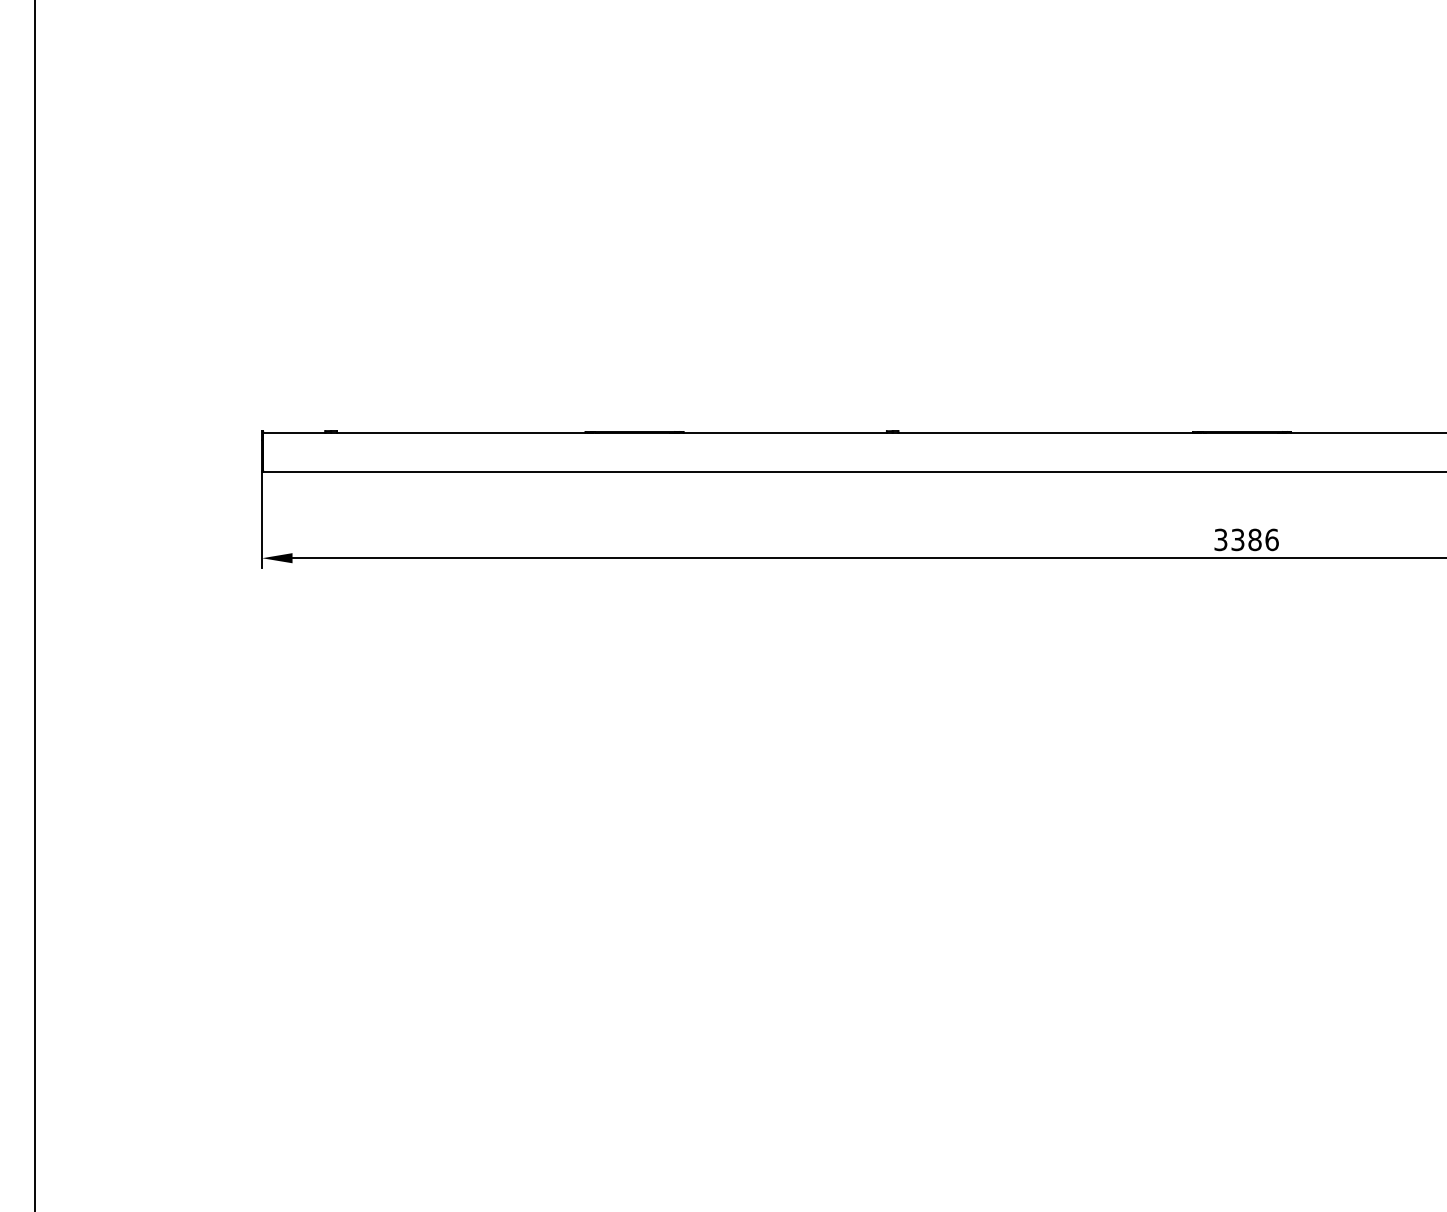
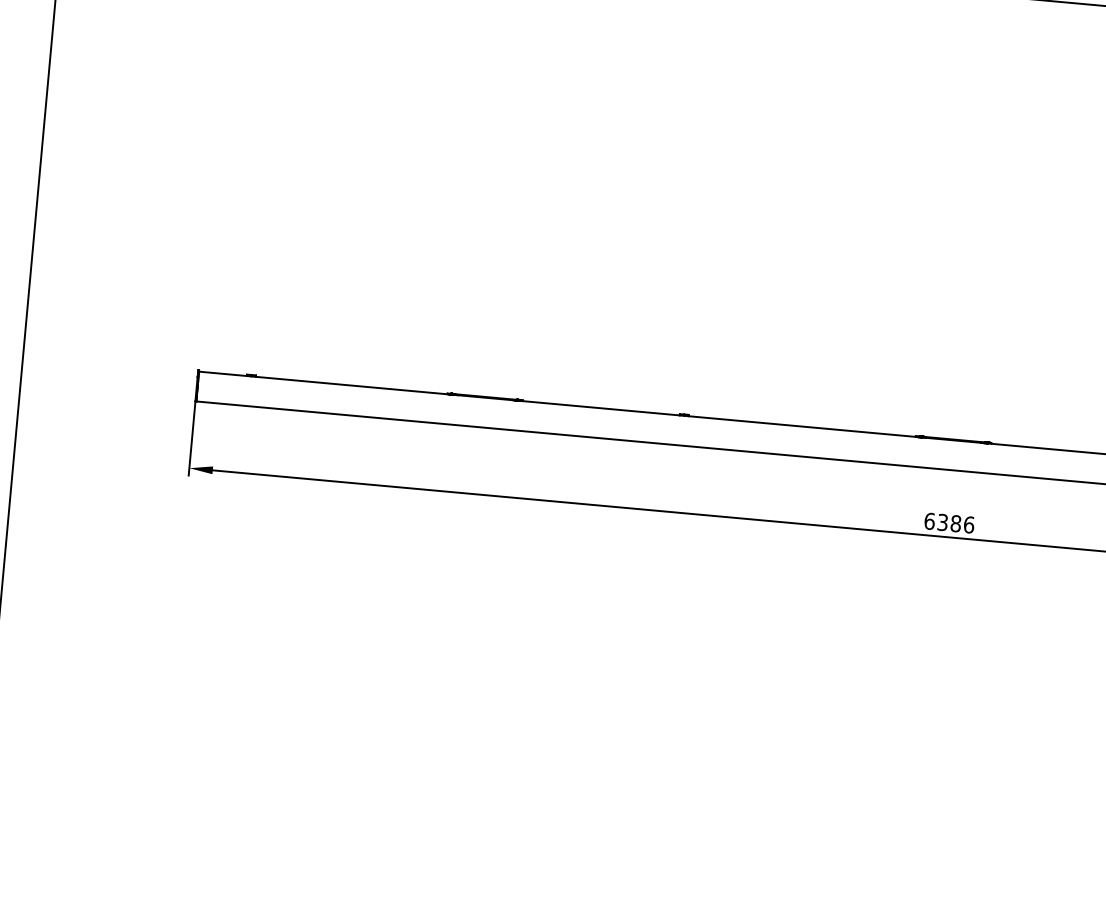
text: (1220, 539) -> (929, 520), 3386 -> 6386

